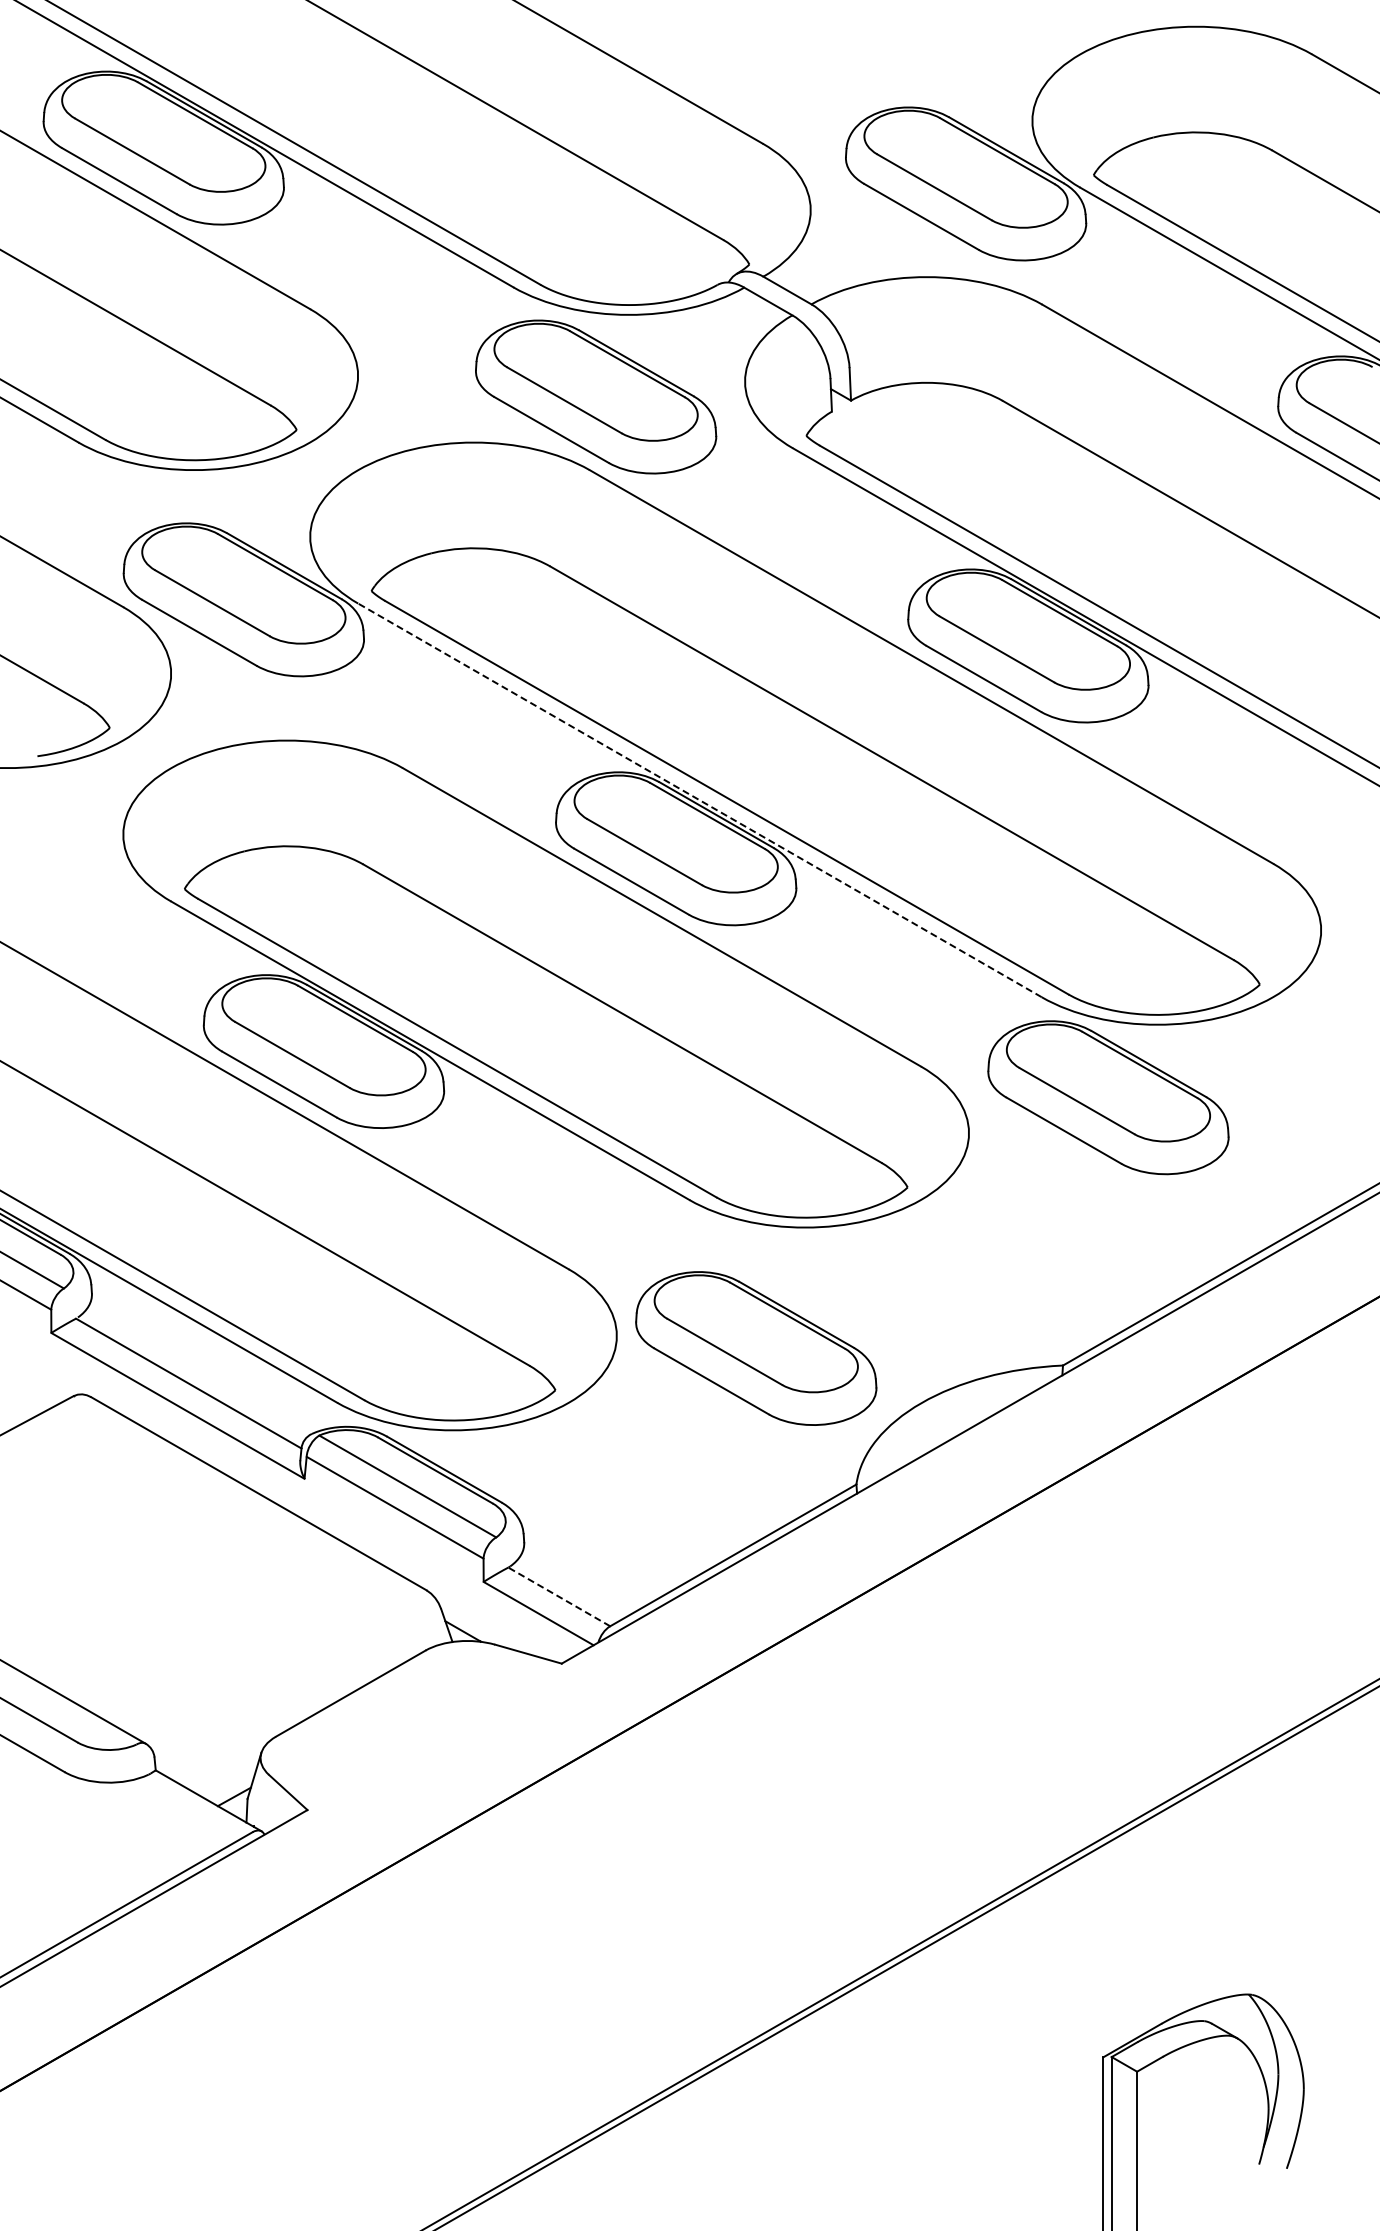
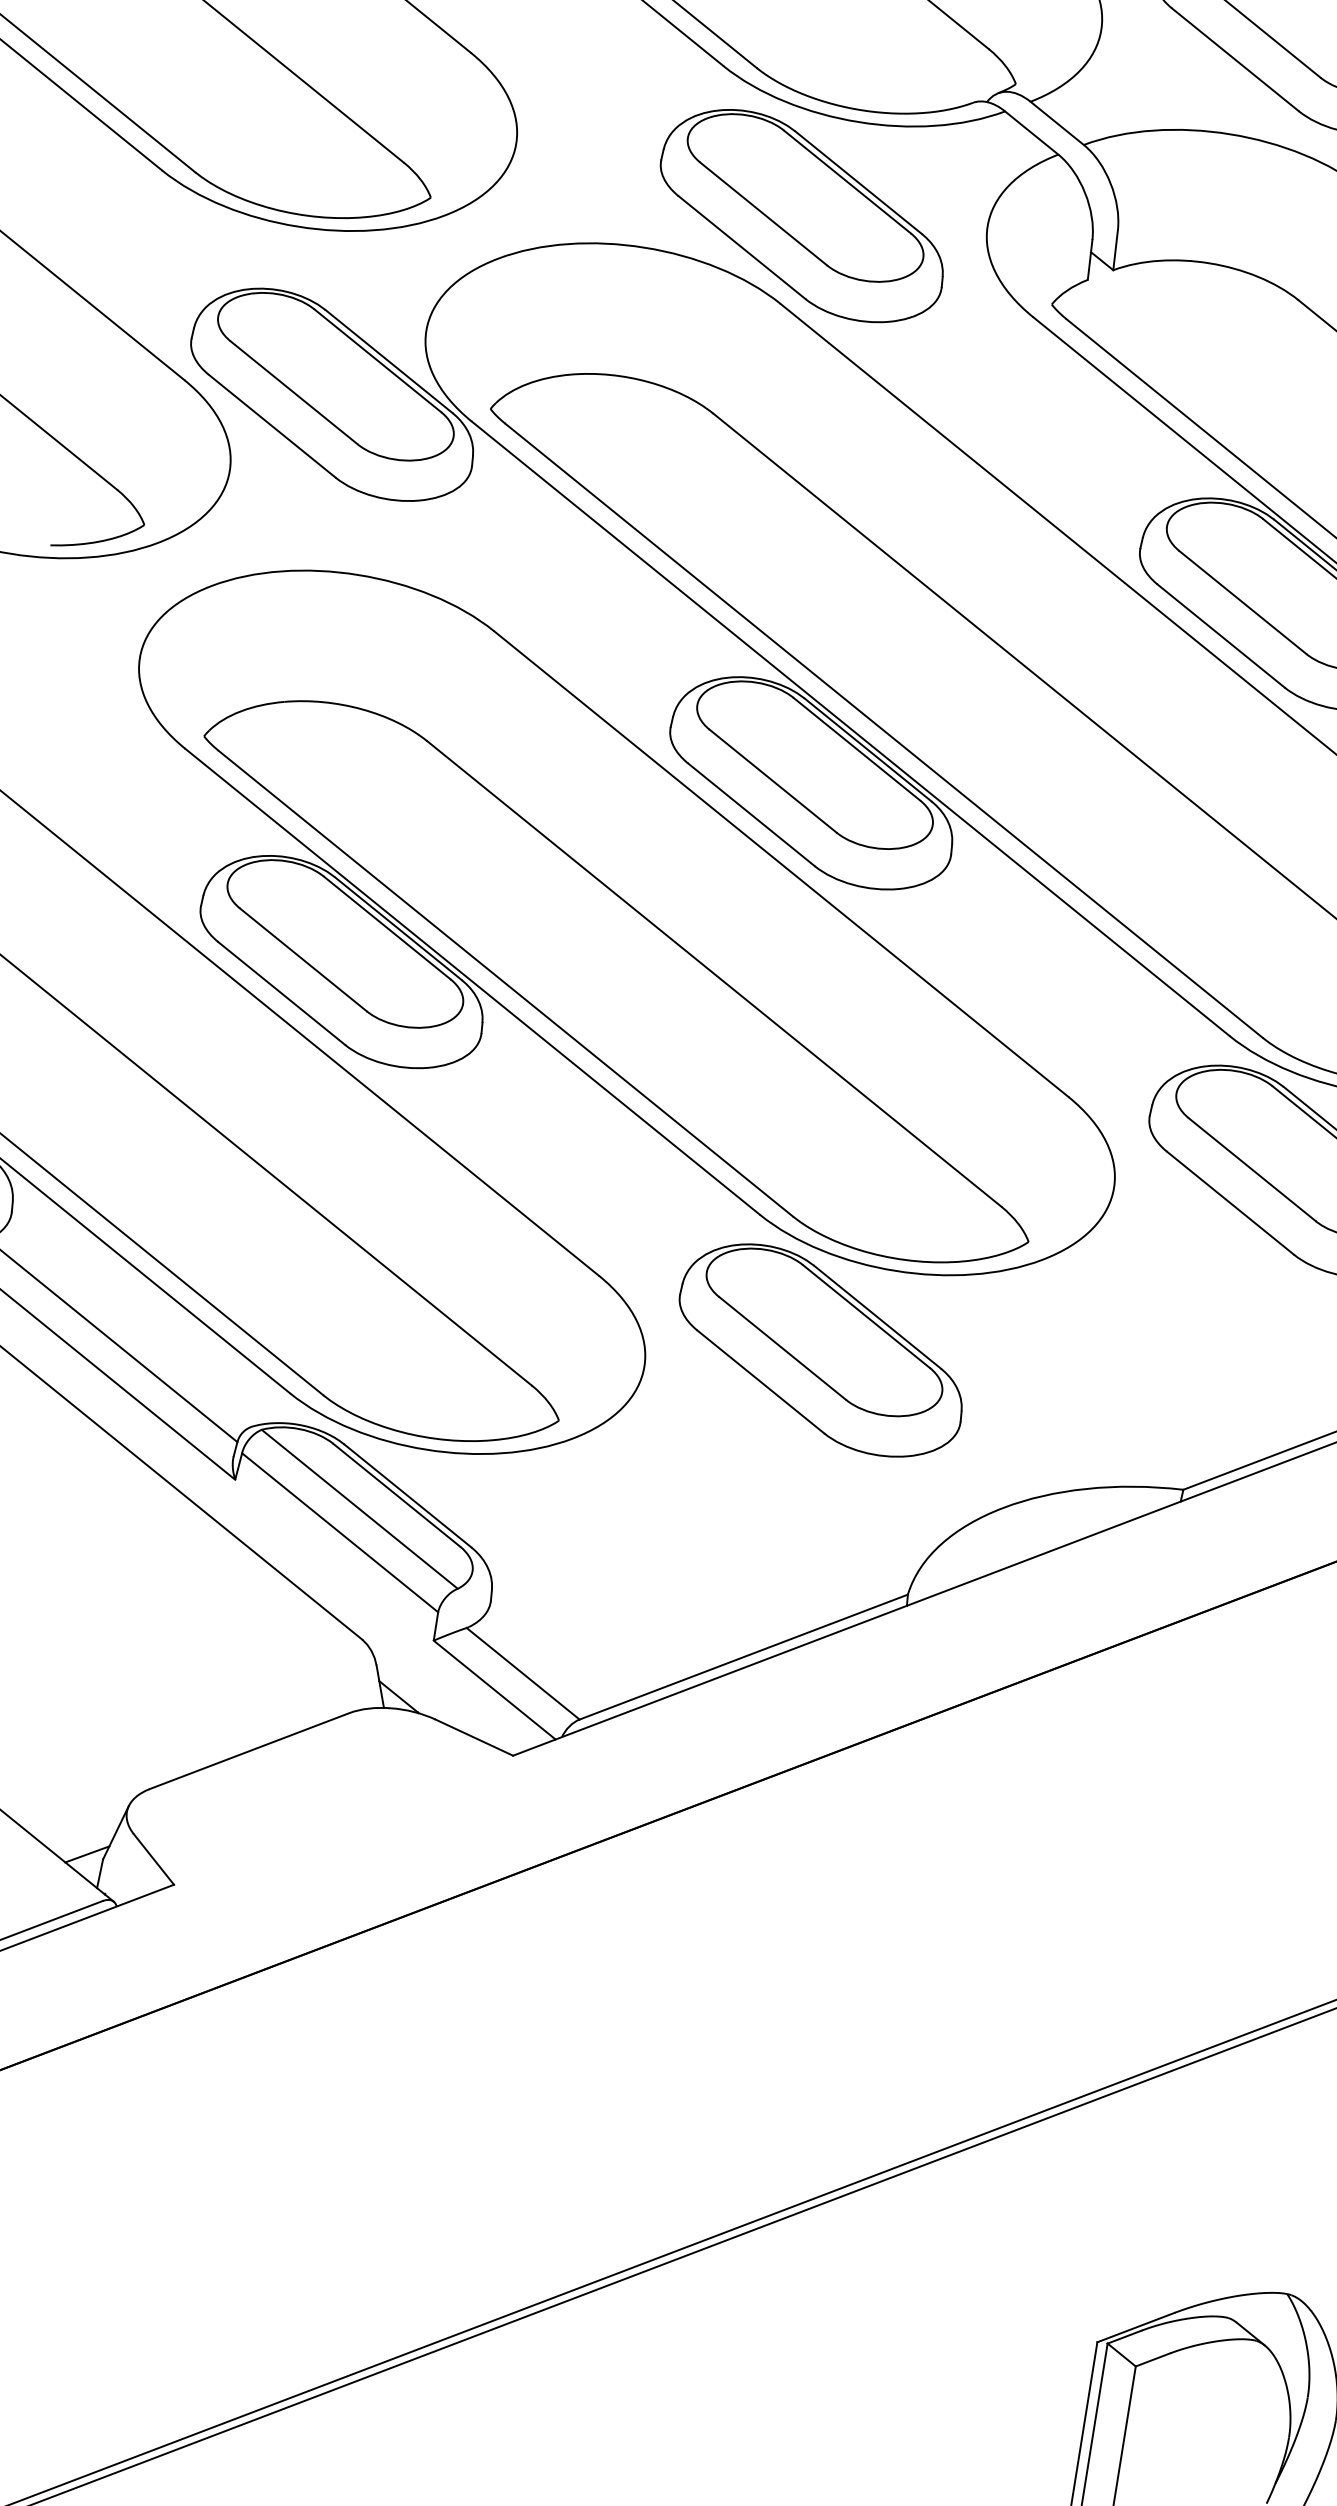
line: (699, 800) -> (850, 728), dashed -> solid
part: (756, 1348) -> (821, 1350), moved
line: (559, 1596) -> (523, 1673), dashed -> solid

